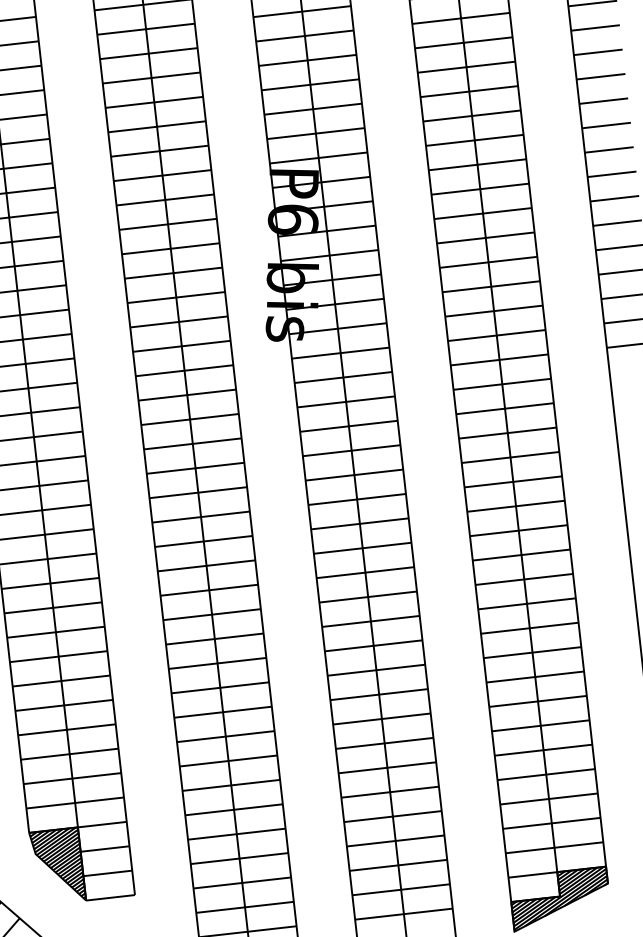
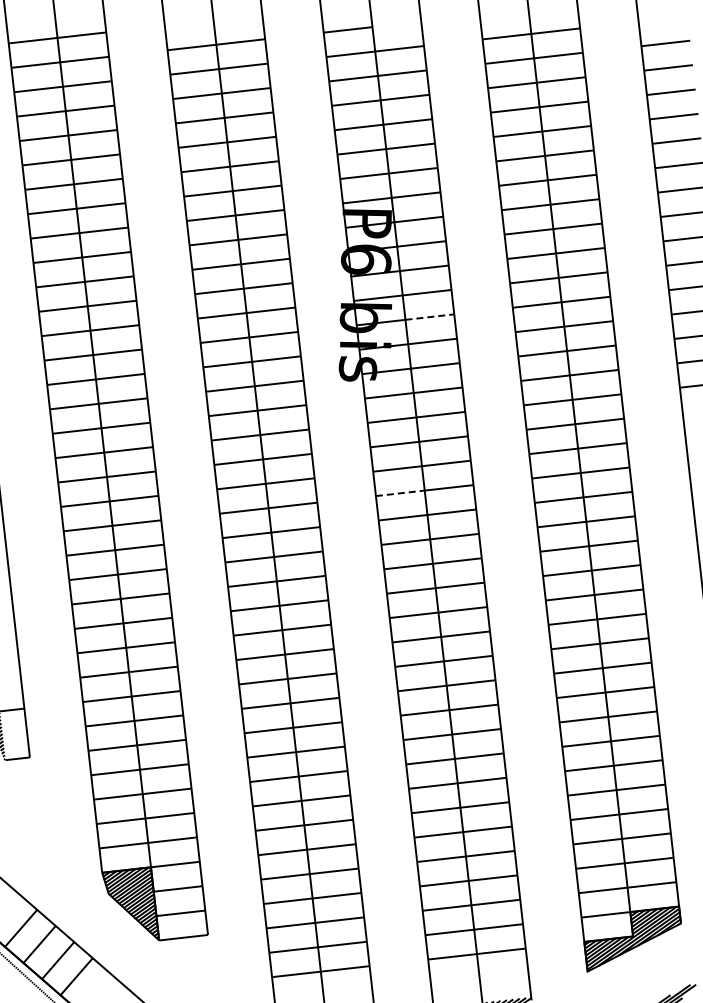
line: (356, 277) -> (429, 317), solid -> dashed
line: (327, 453) -> (400, 493), solid -> dashed

